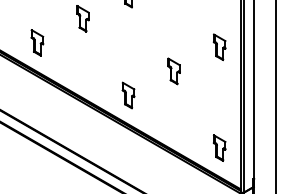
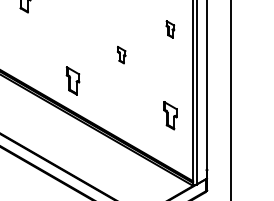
part: (219, 47) -> (170, 29), size x0.6
part: (173, 71) -> (121, 55), size x0.6
part: (219, 147) -> (170, 115), moved

